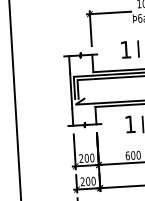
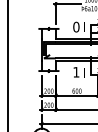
text: (126, 48) -> (76, 26), 1 -> 0

